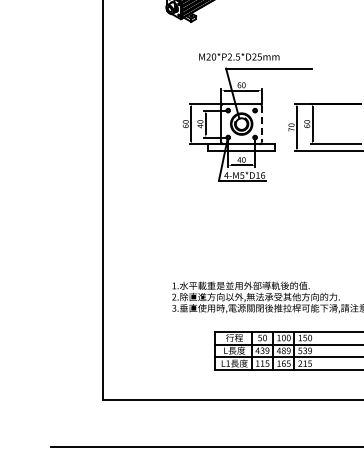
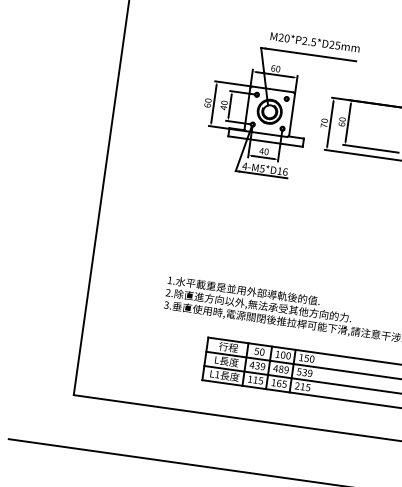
text: (239, 56) -> (315, 41), moved
line: (261, 124) -> (291, 115), dashed -> solid

